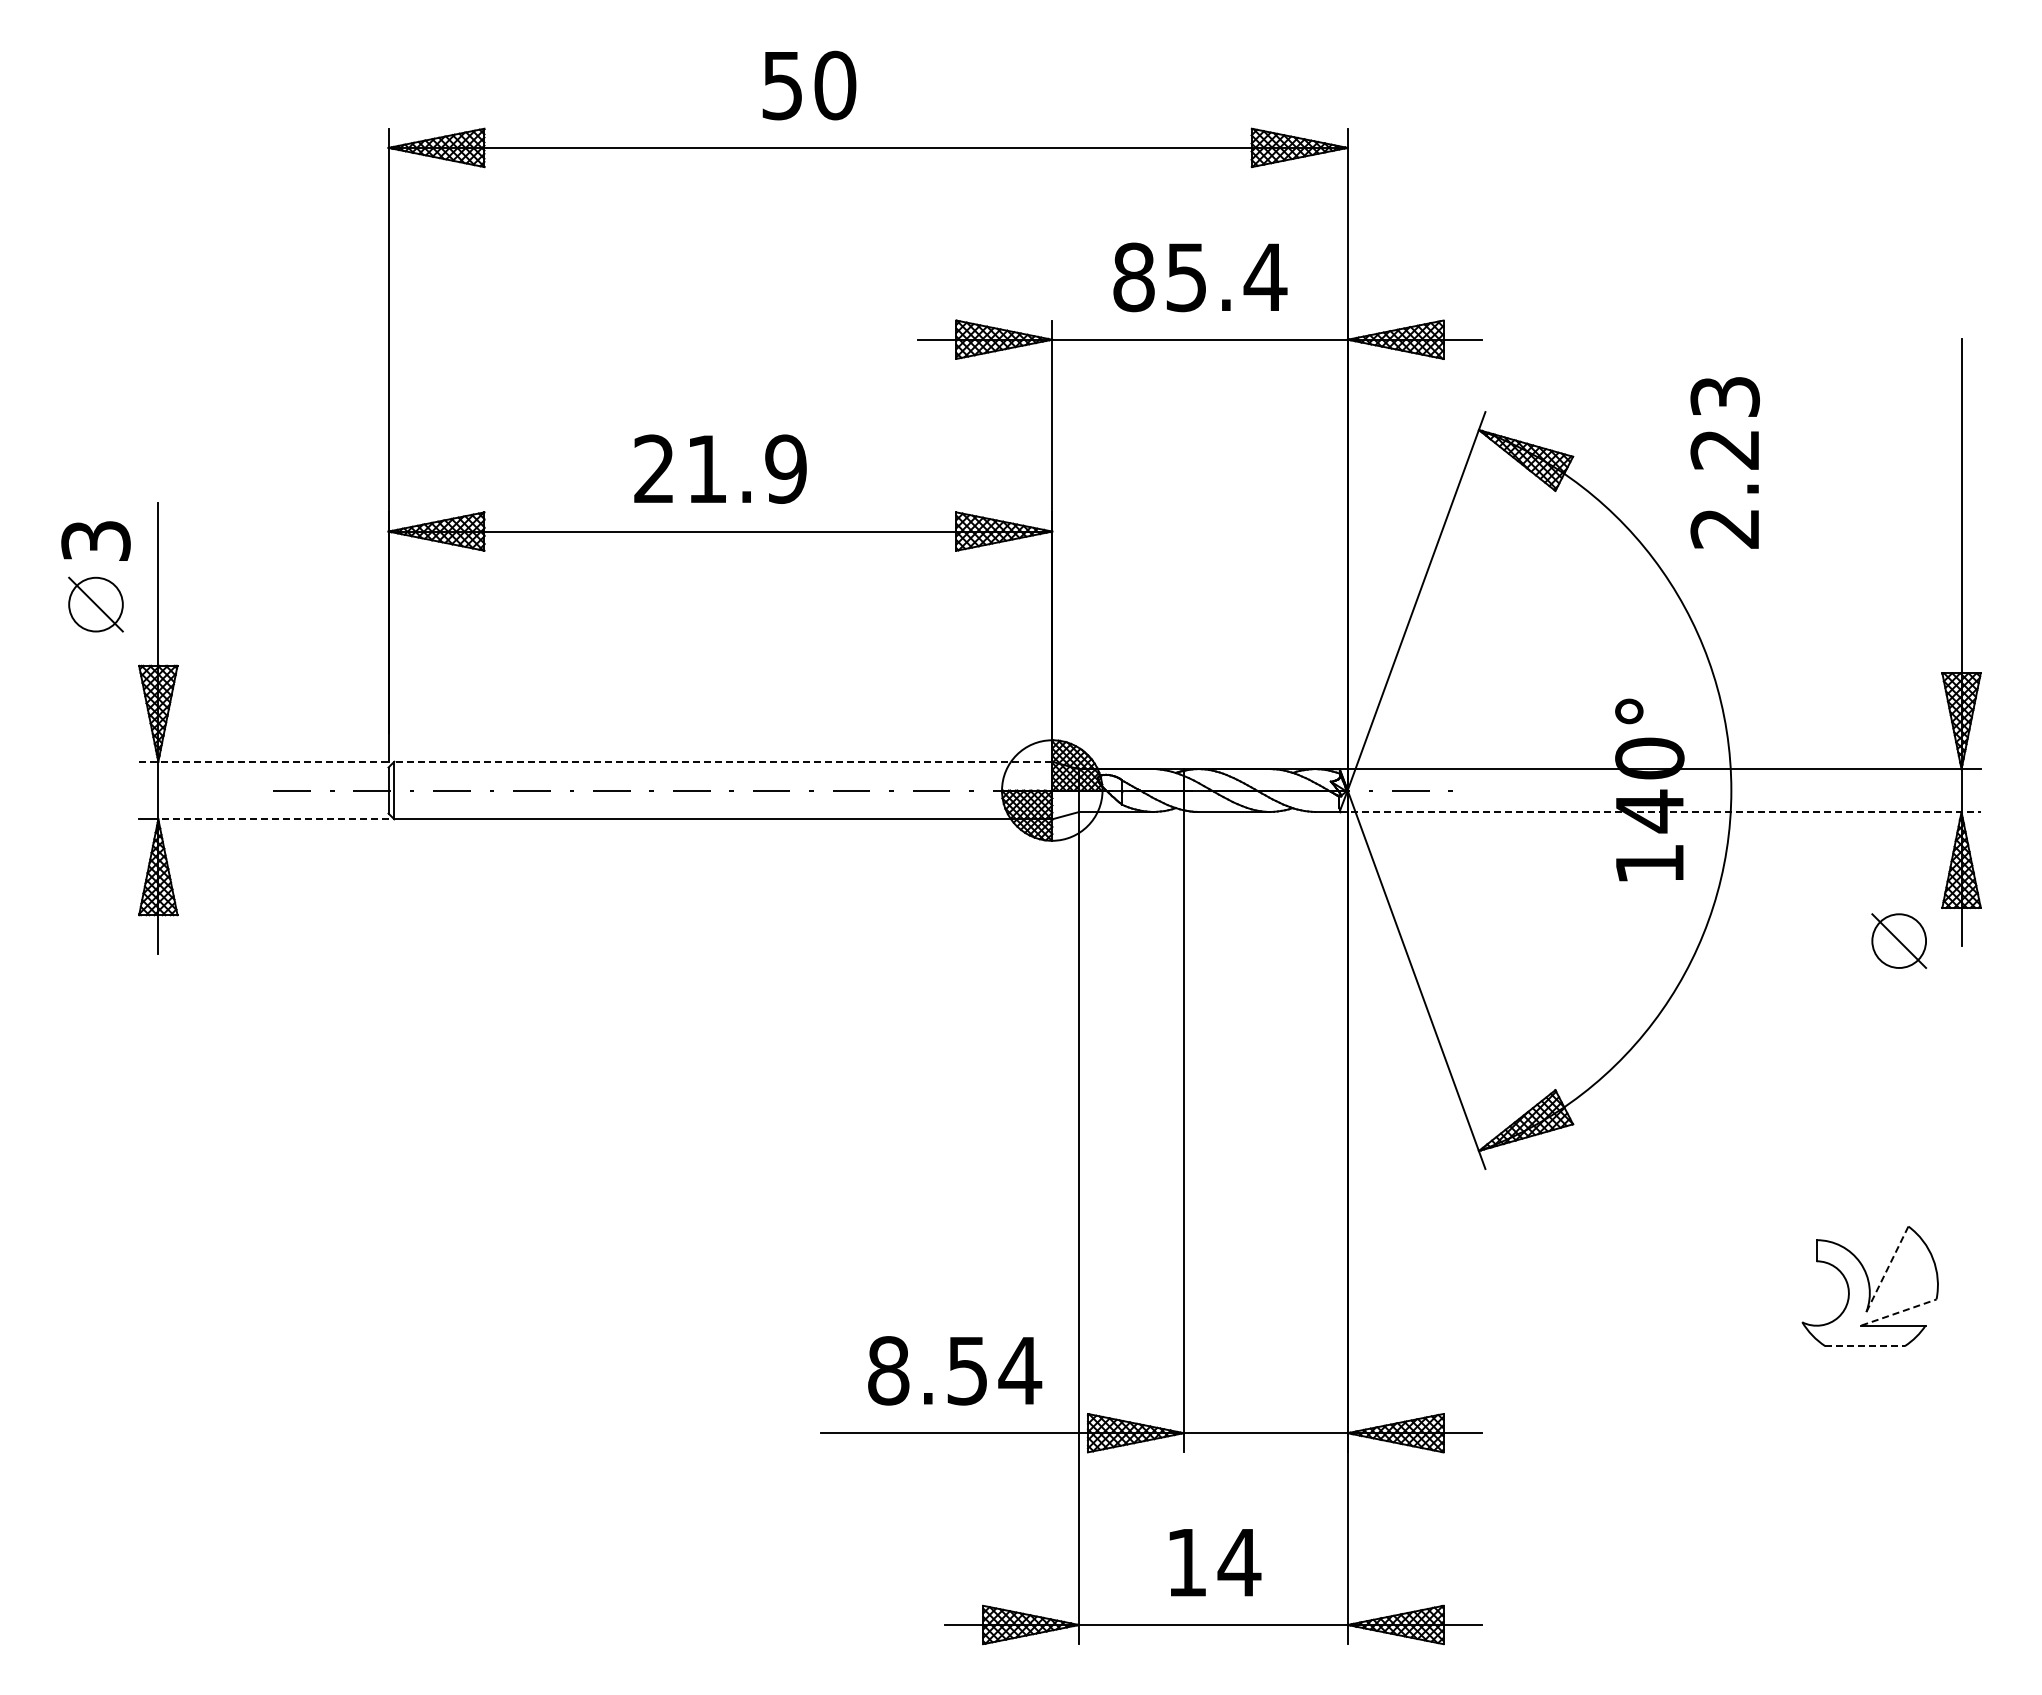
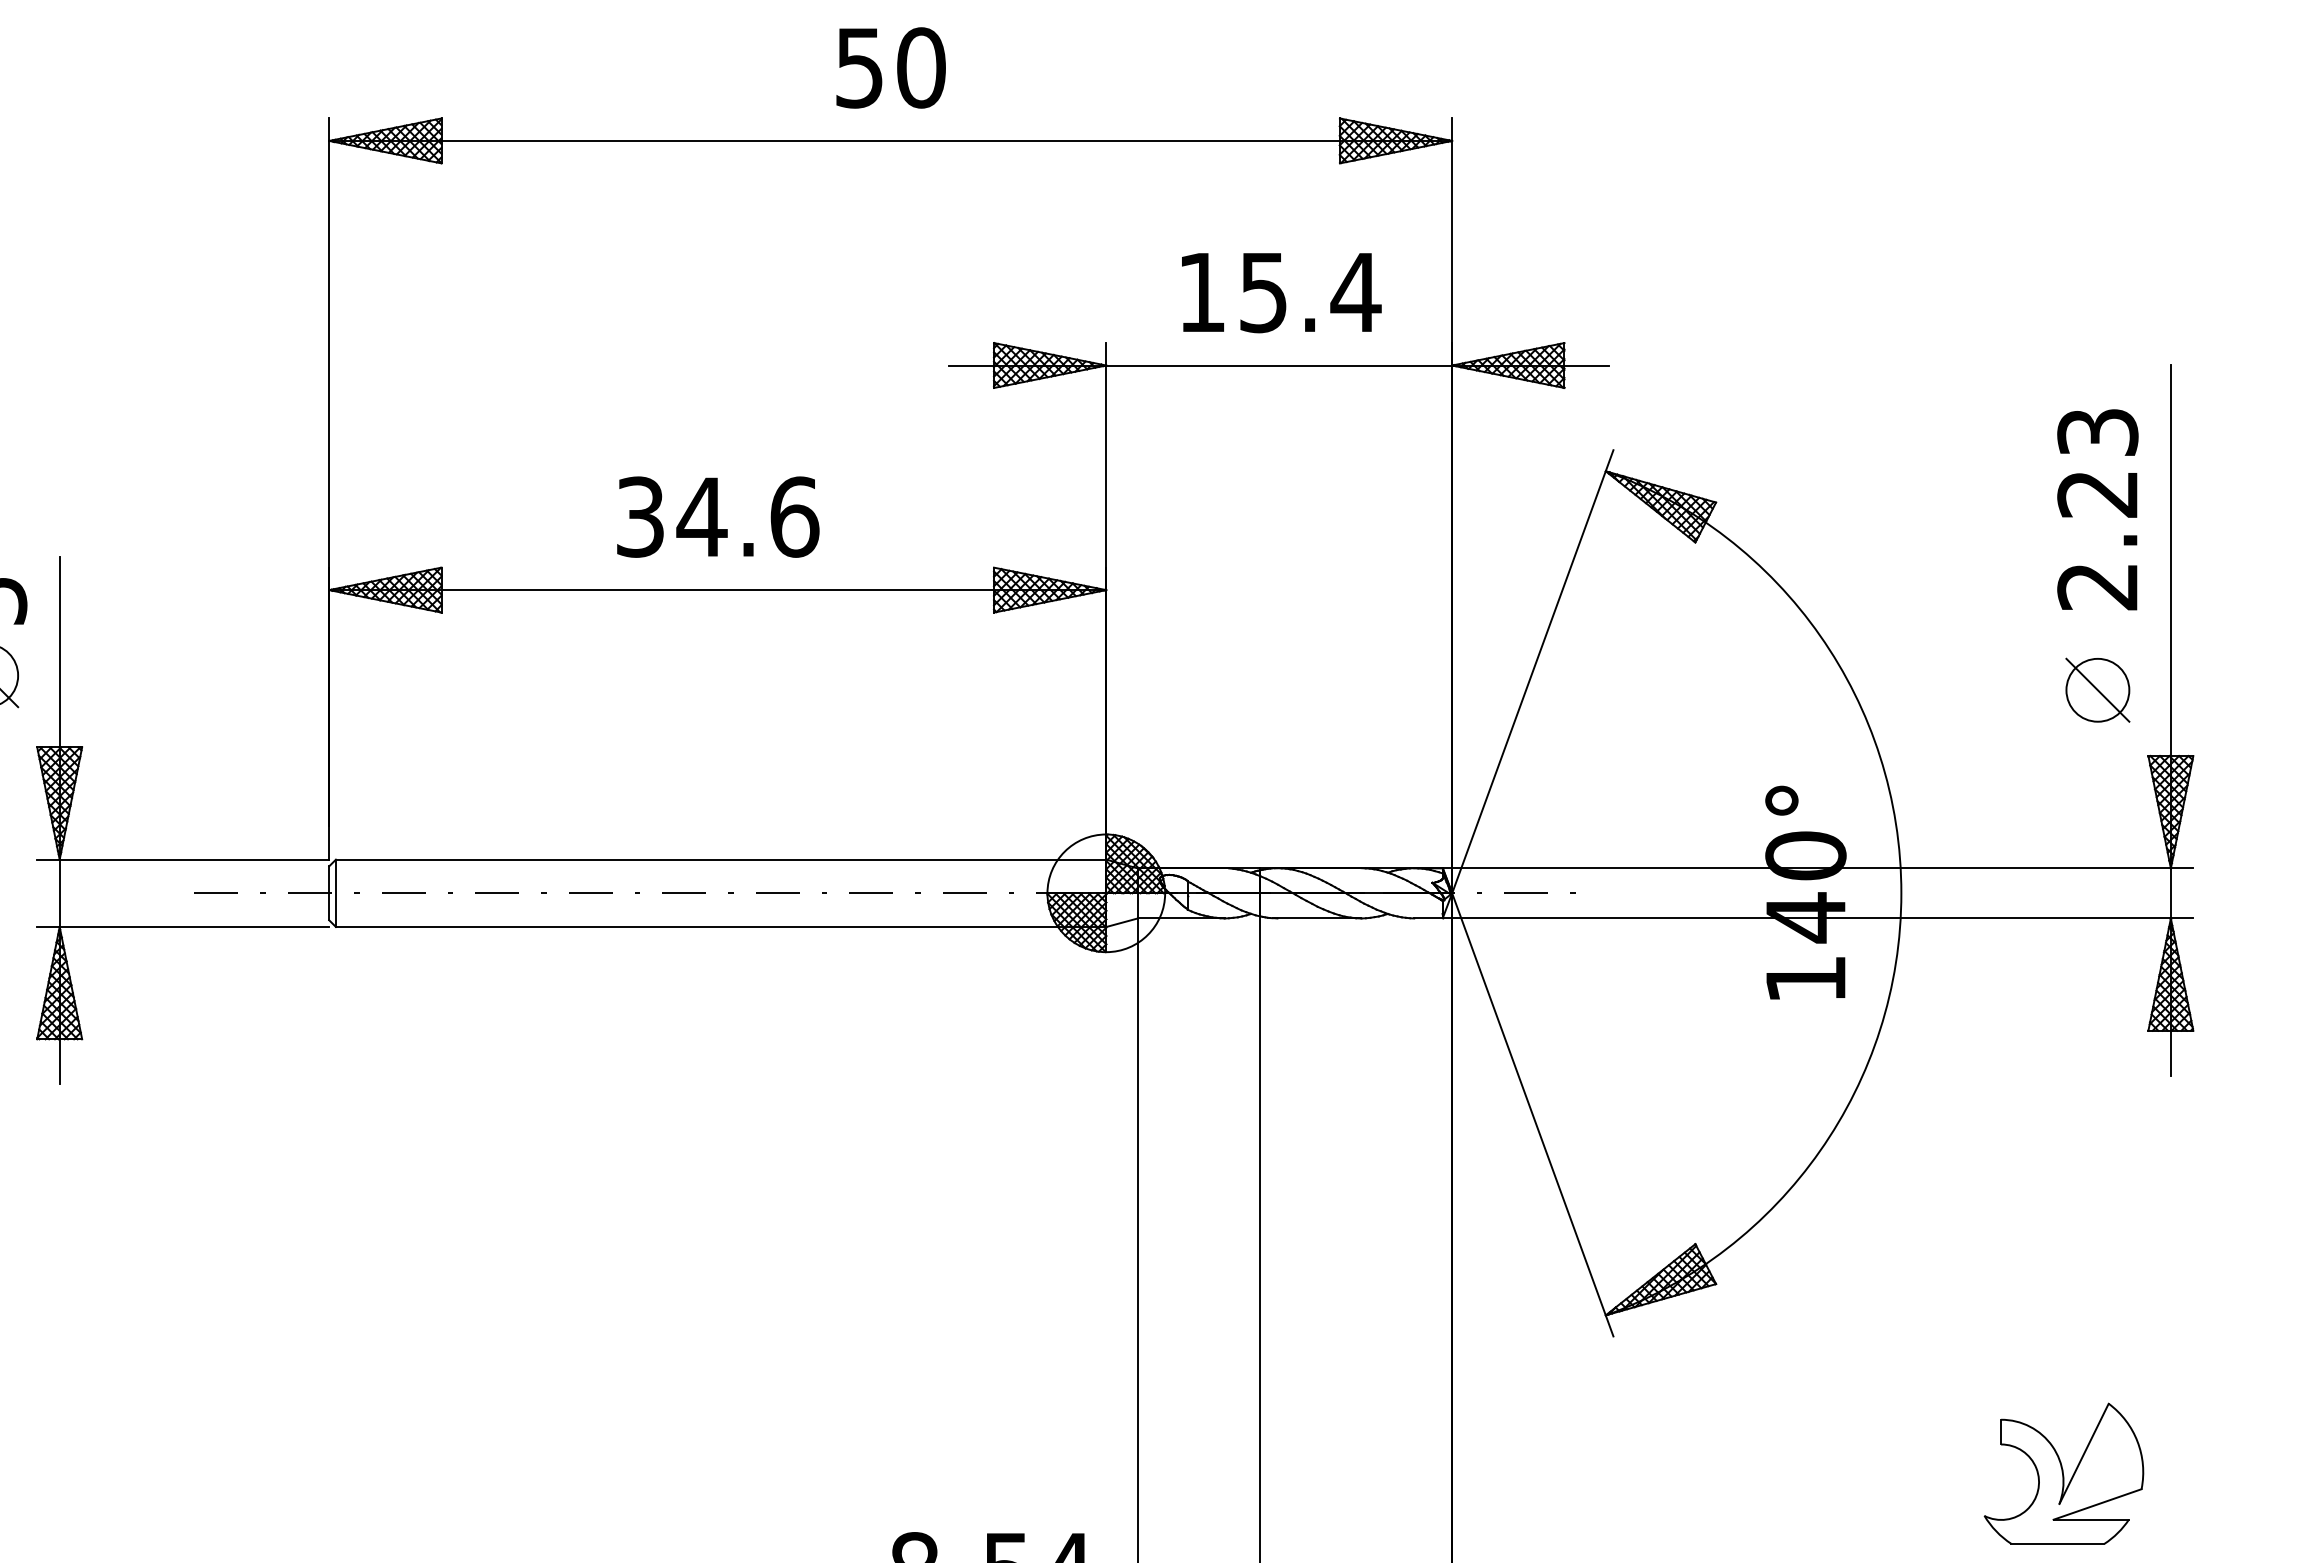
text: (809, 85) -> (891, 67), moved
text: (1133, 277) -> (1201, 292), 85.4 -> 15.4
text: (1724, 462) -> (2097, 509), moved
text: (720, 468) -> (717, 516), 21.9 -> 34.6
line: (263, 761) -> (182, 859), dashed -> solid
line: (723, 761) -> (721, 859), dashed -> solid
line: (1660, 812) -> (1818, 919), dashed -> solid
line: (272, 819) -> (193, 927), dashed -> solid
part: (1898, 940) -> (2097, 689), moved
line: (1887, 1269) -> (2084, 1454), dashed -> solid
line: (1899, 1312) -> (2098, 1504), dashed -> solid
line: (1865, 1346) -> (2058, 1544), dashed -> solid

